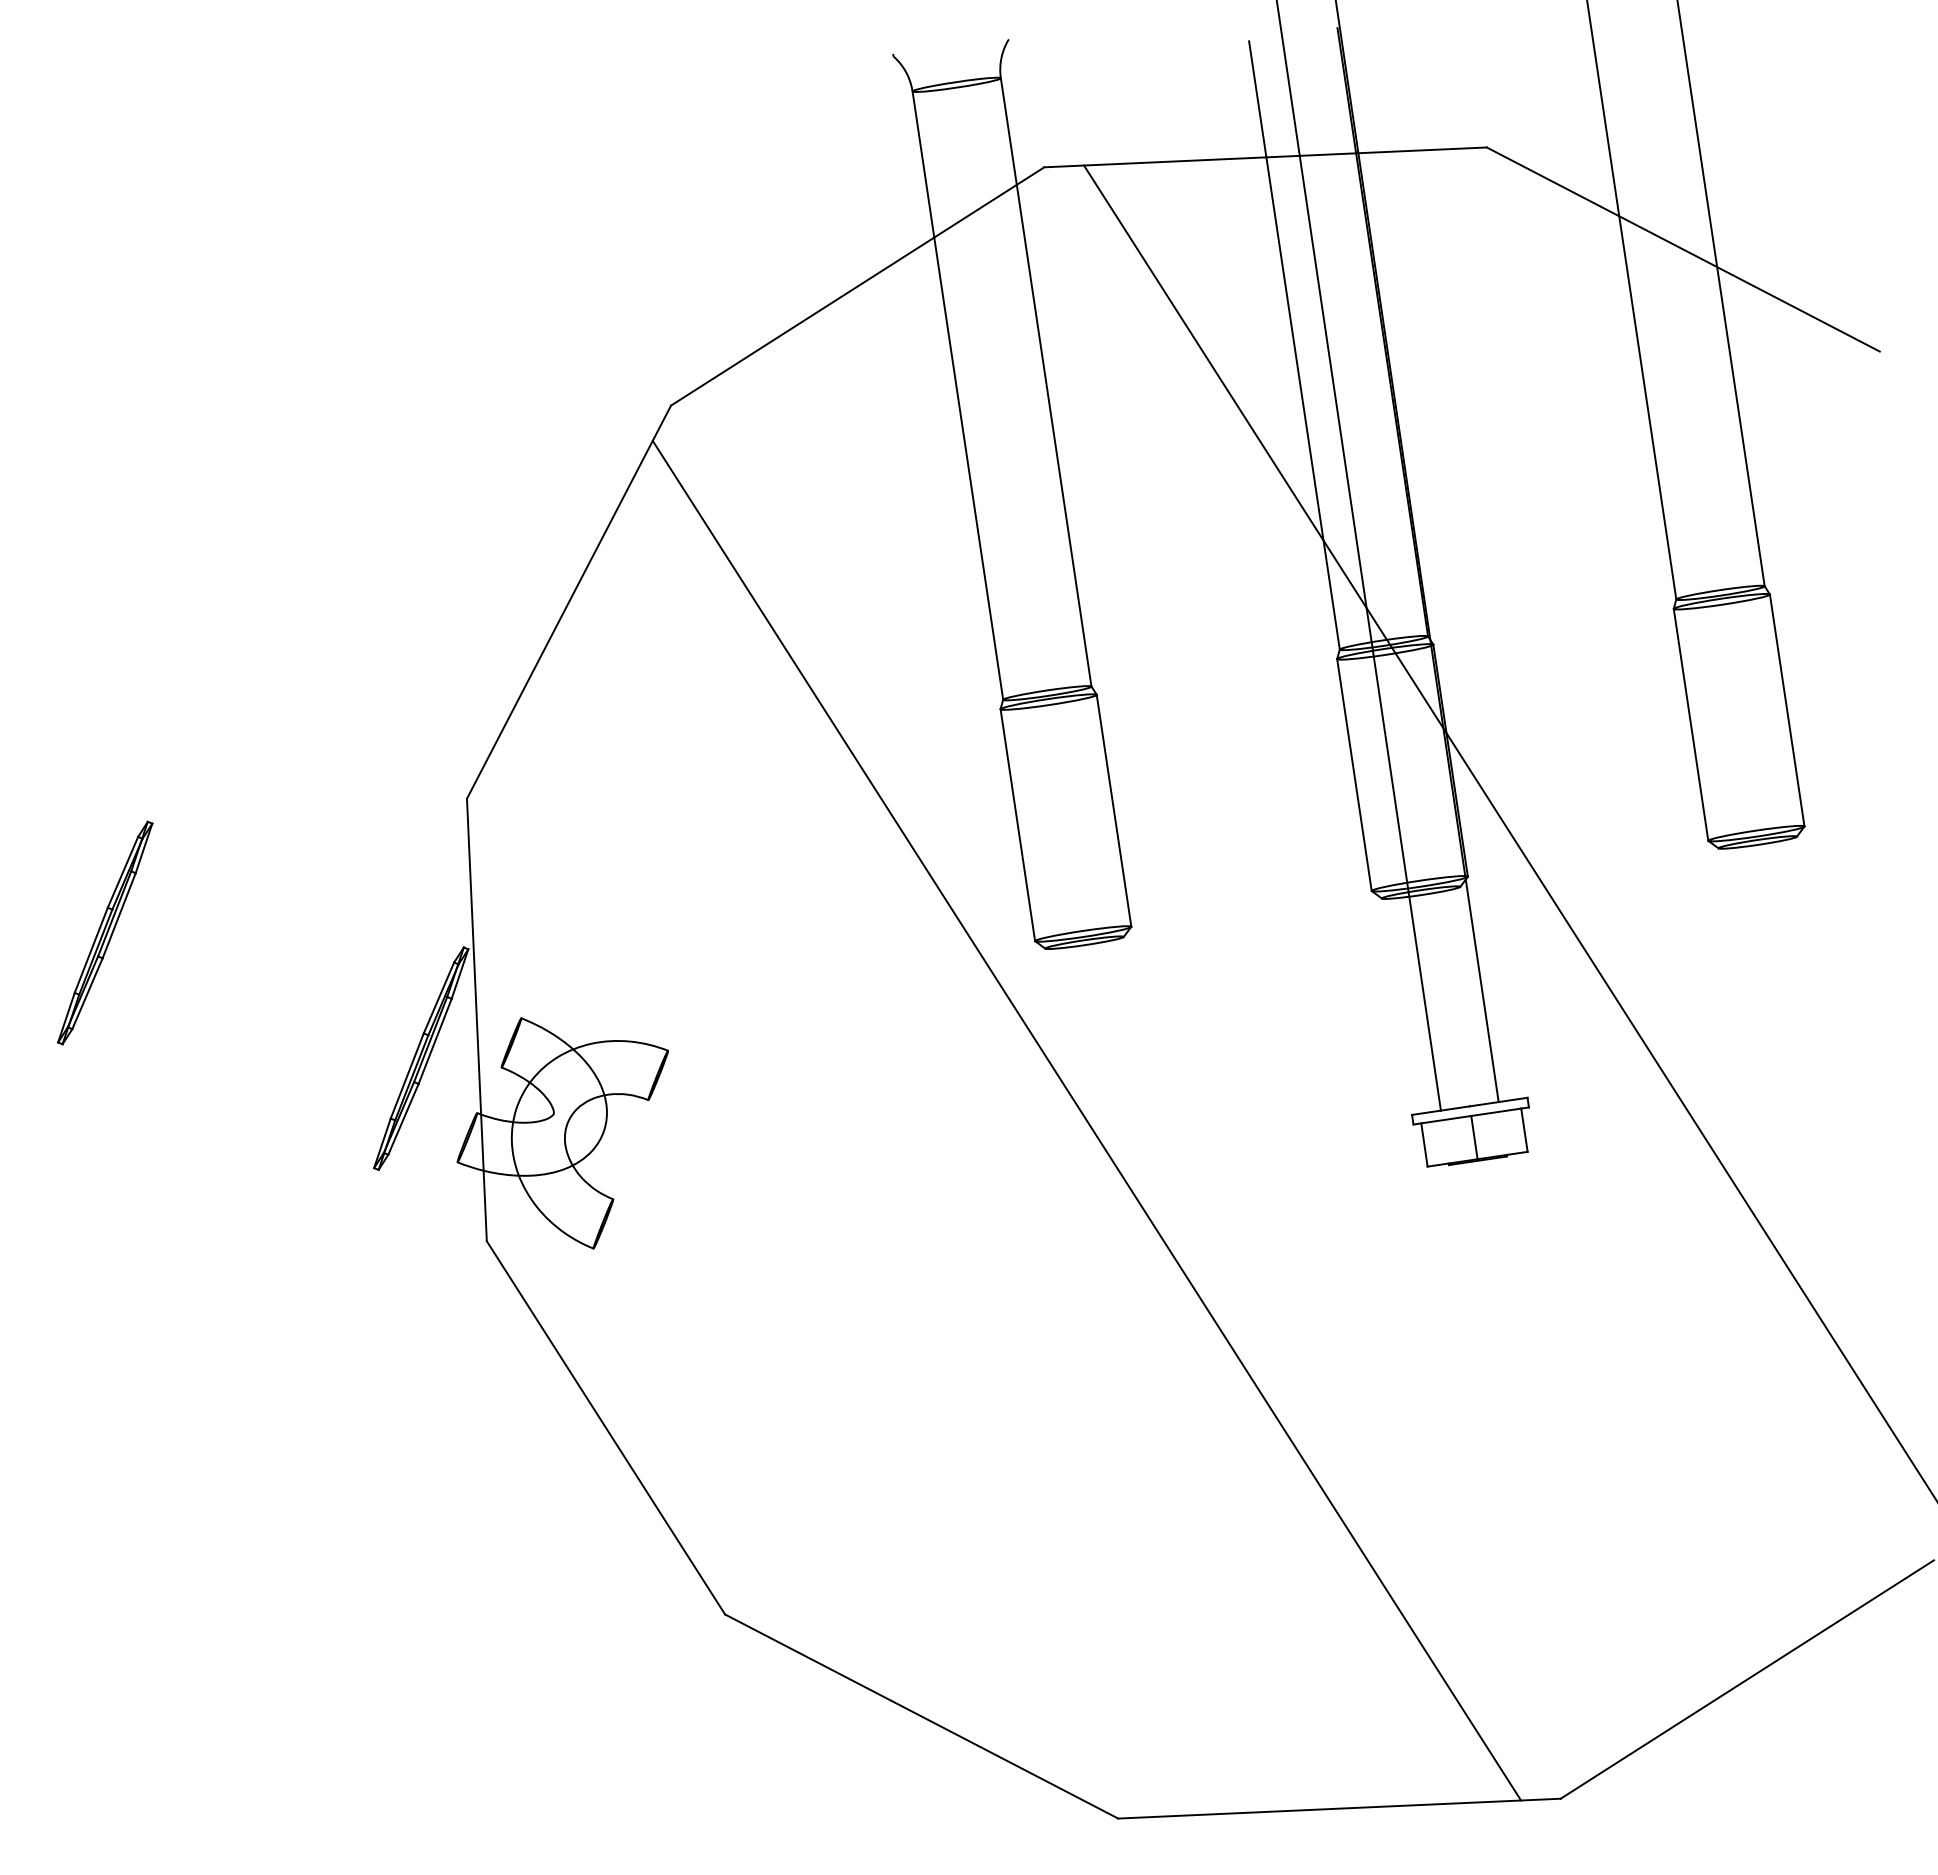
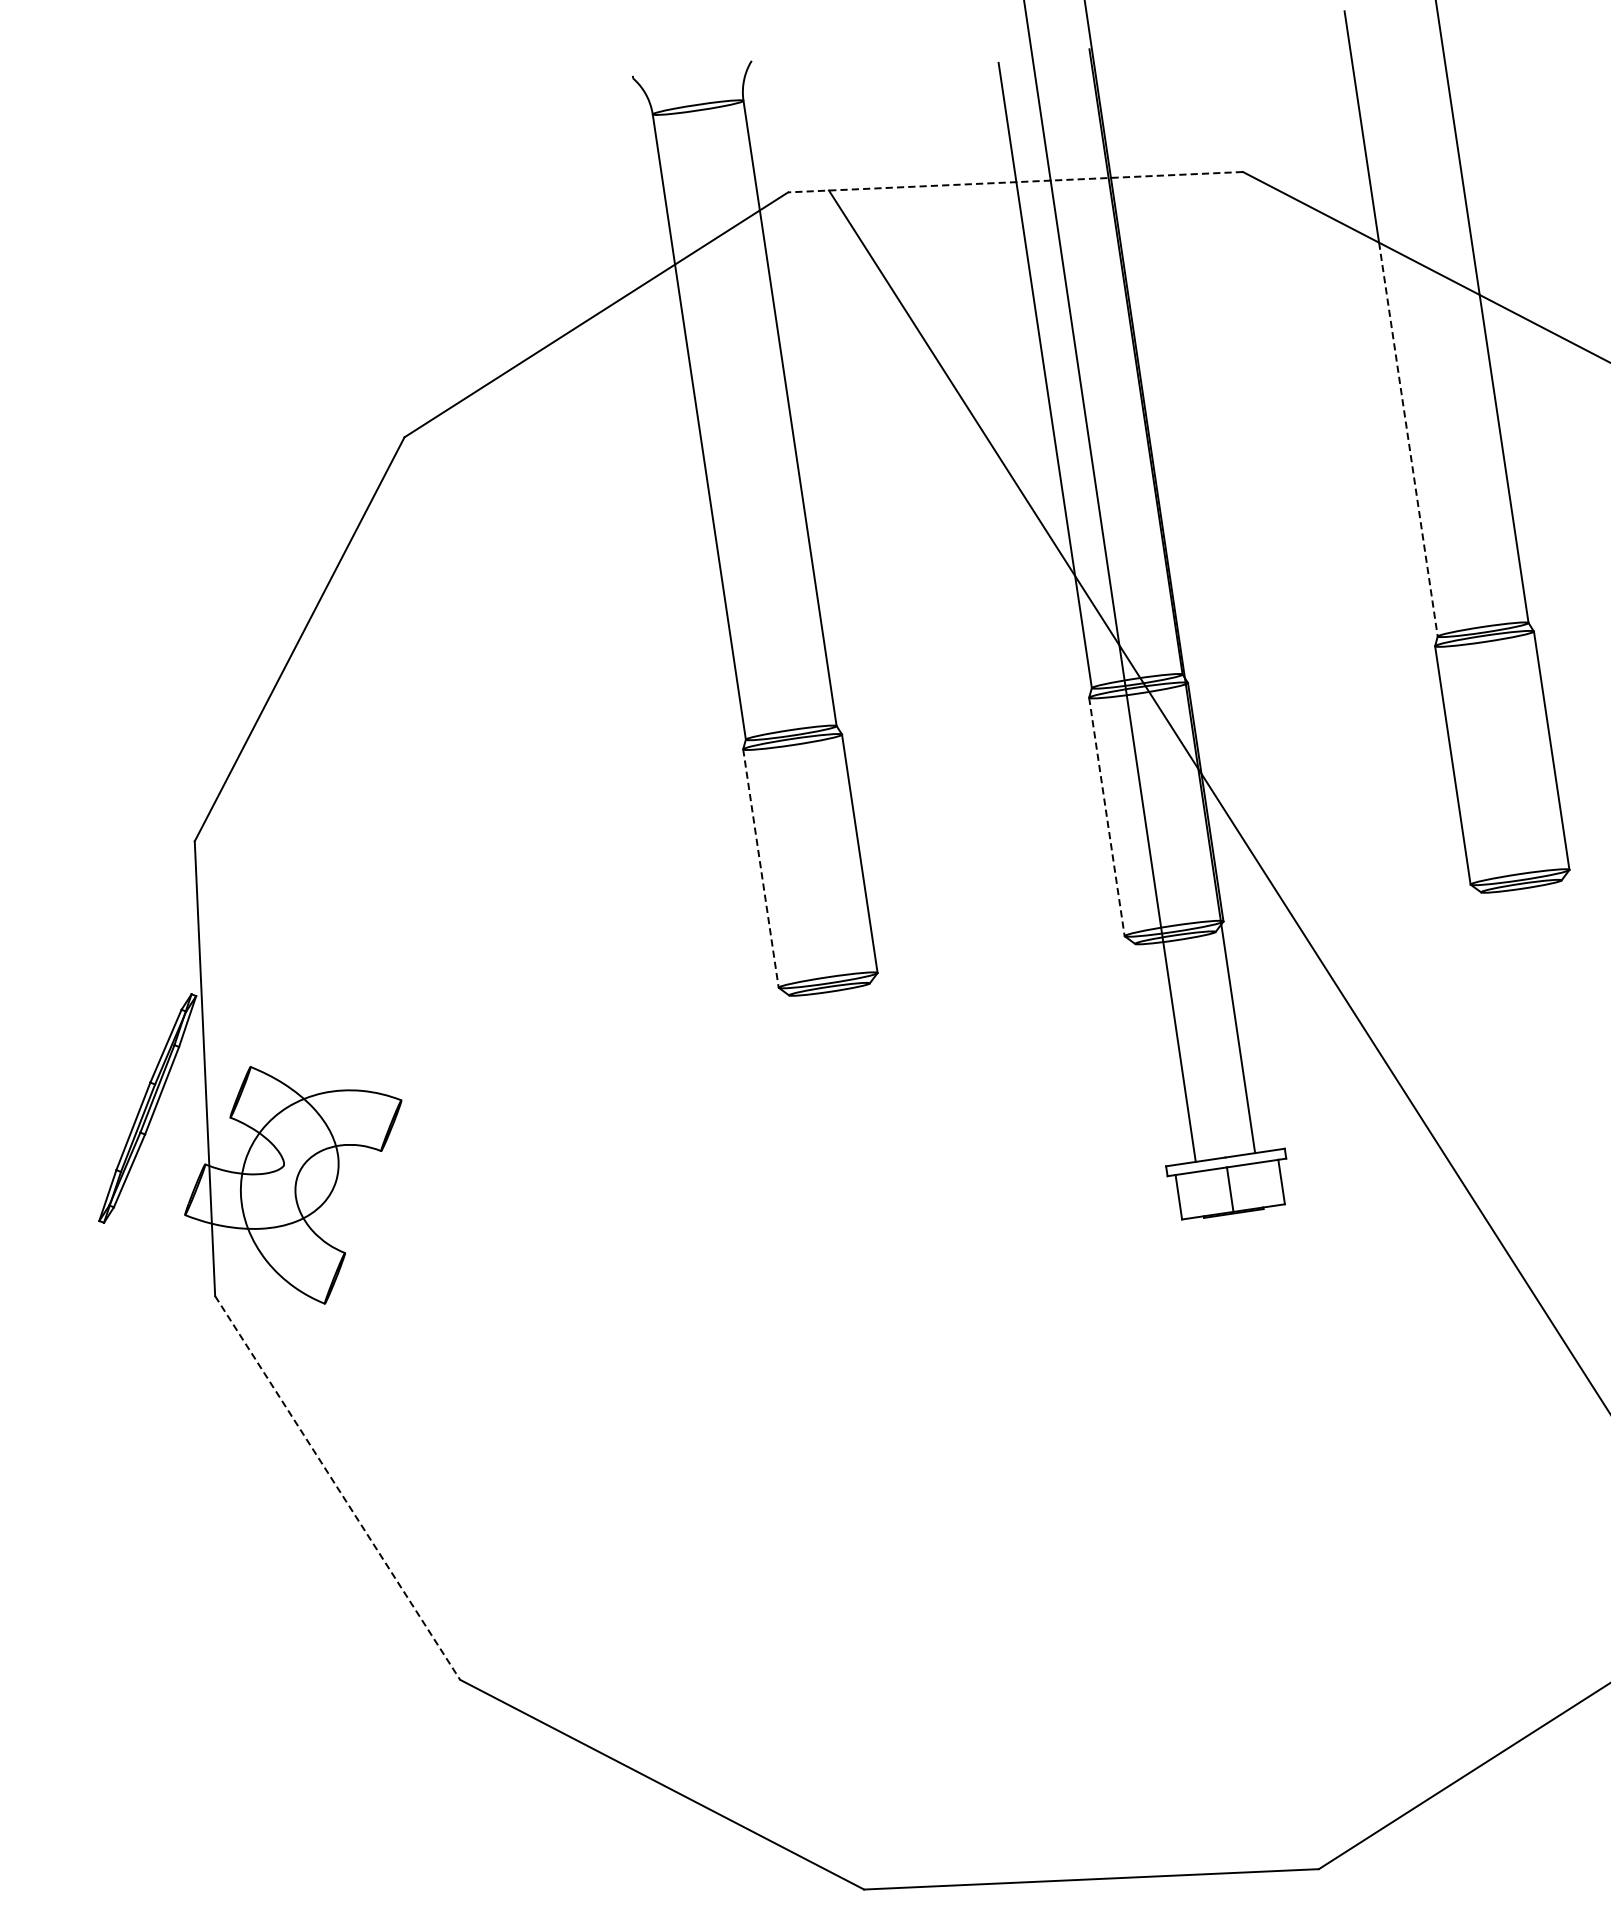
line: (1265, 157) -> (1015, 182), solid -> dashed
line: (1647, 407) -> (1408, 439), solid -> dashed
line: (1354, 775) -> (1106, 817), solid -> dashed
line: (1017, 825) -> (760, 868), solid -> dashed
line: (1086, 1120) -> (831, 1172), removed
line: (606, 1428) -> (338, 1488), solid -> dashed

